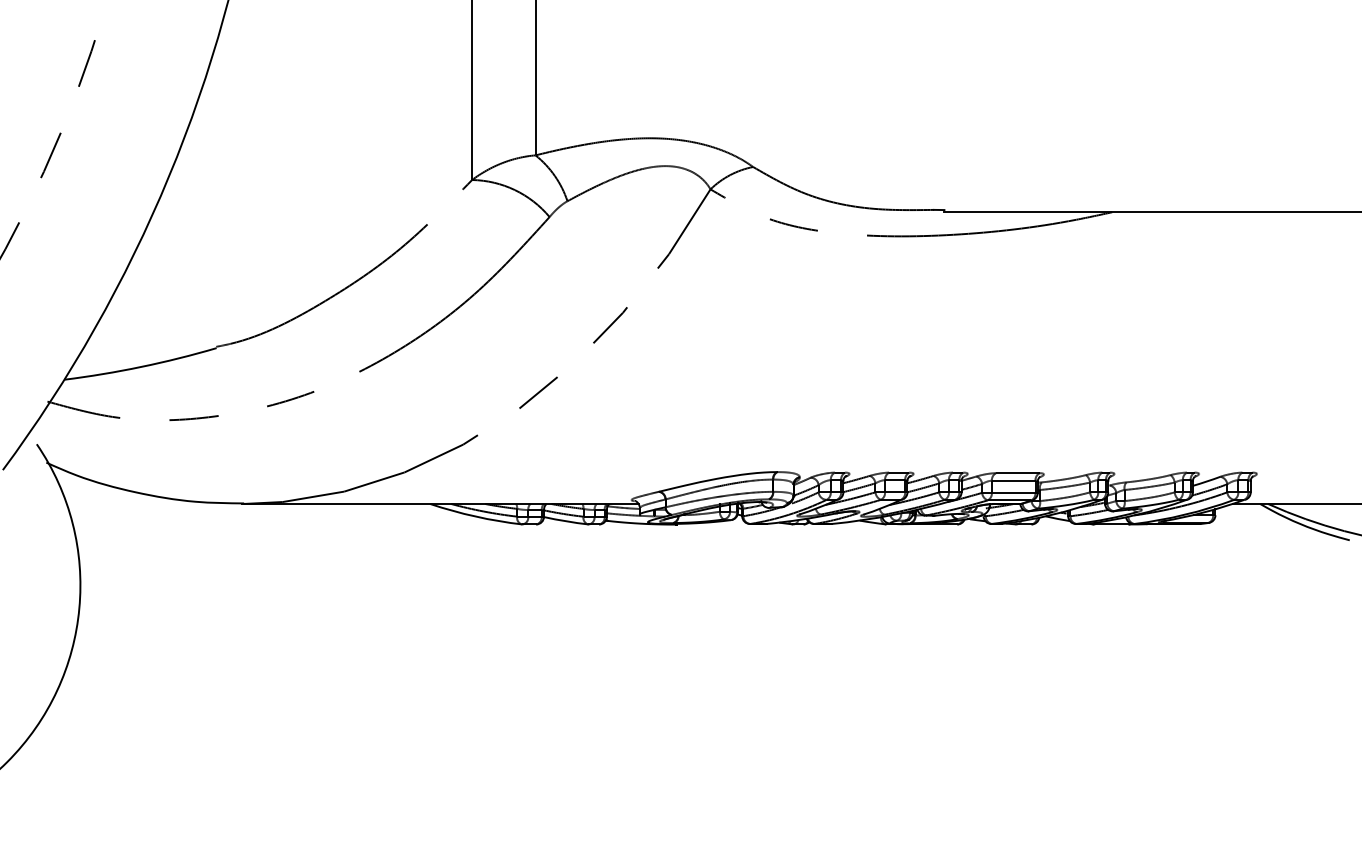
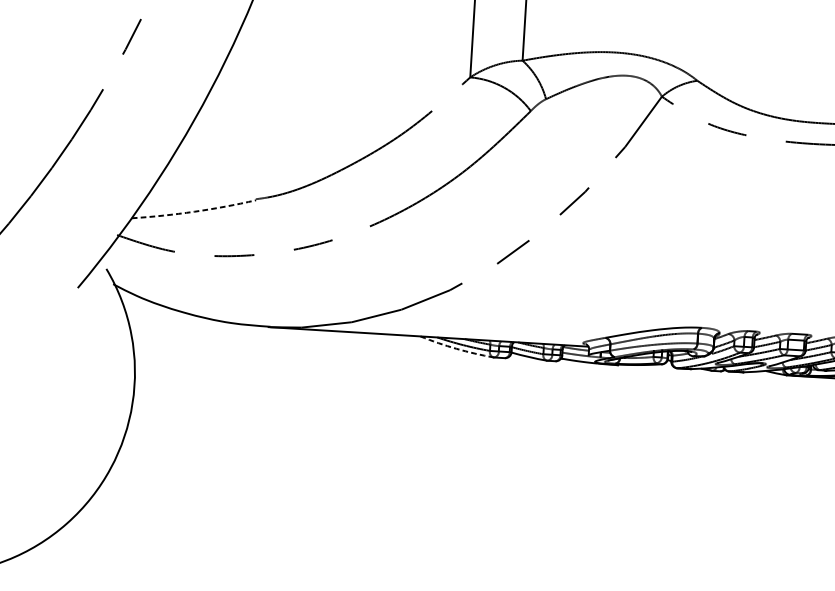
arc: (141, 366) -> (194, 211), solid -> dashed
arc: (475, 516) -> (456, 348), solid -> dashed

